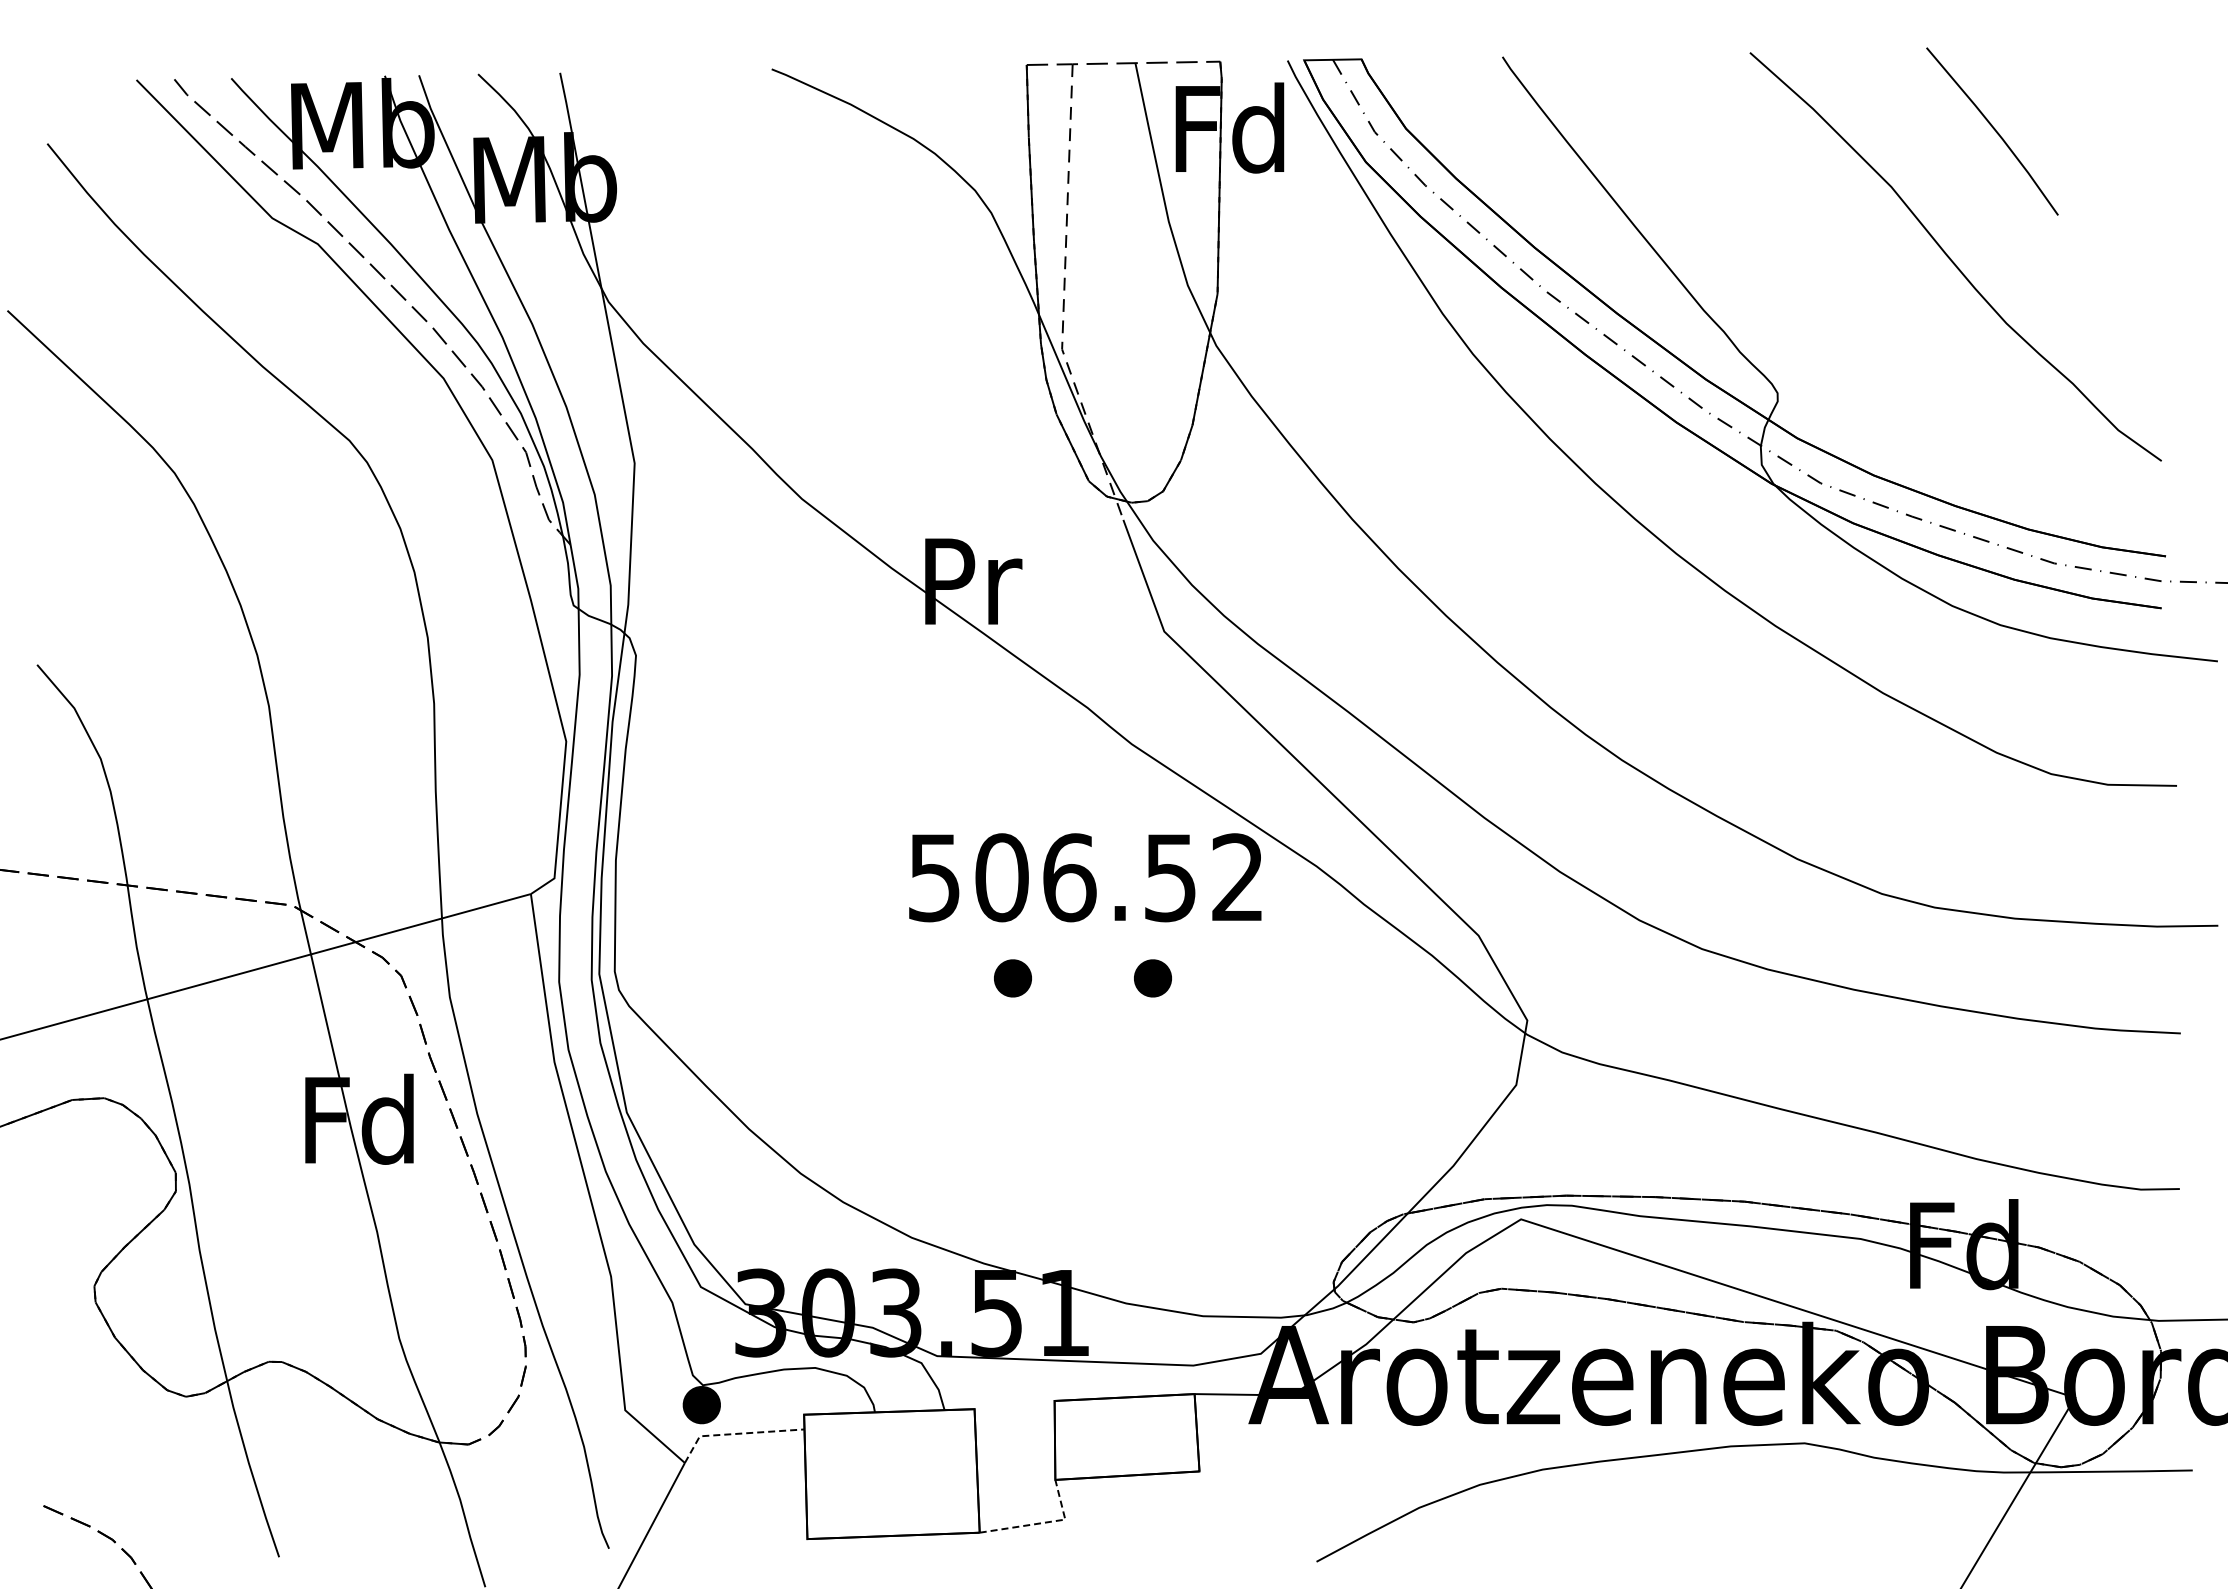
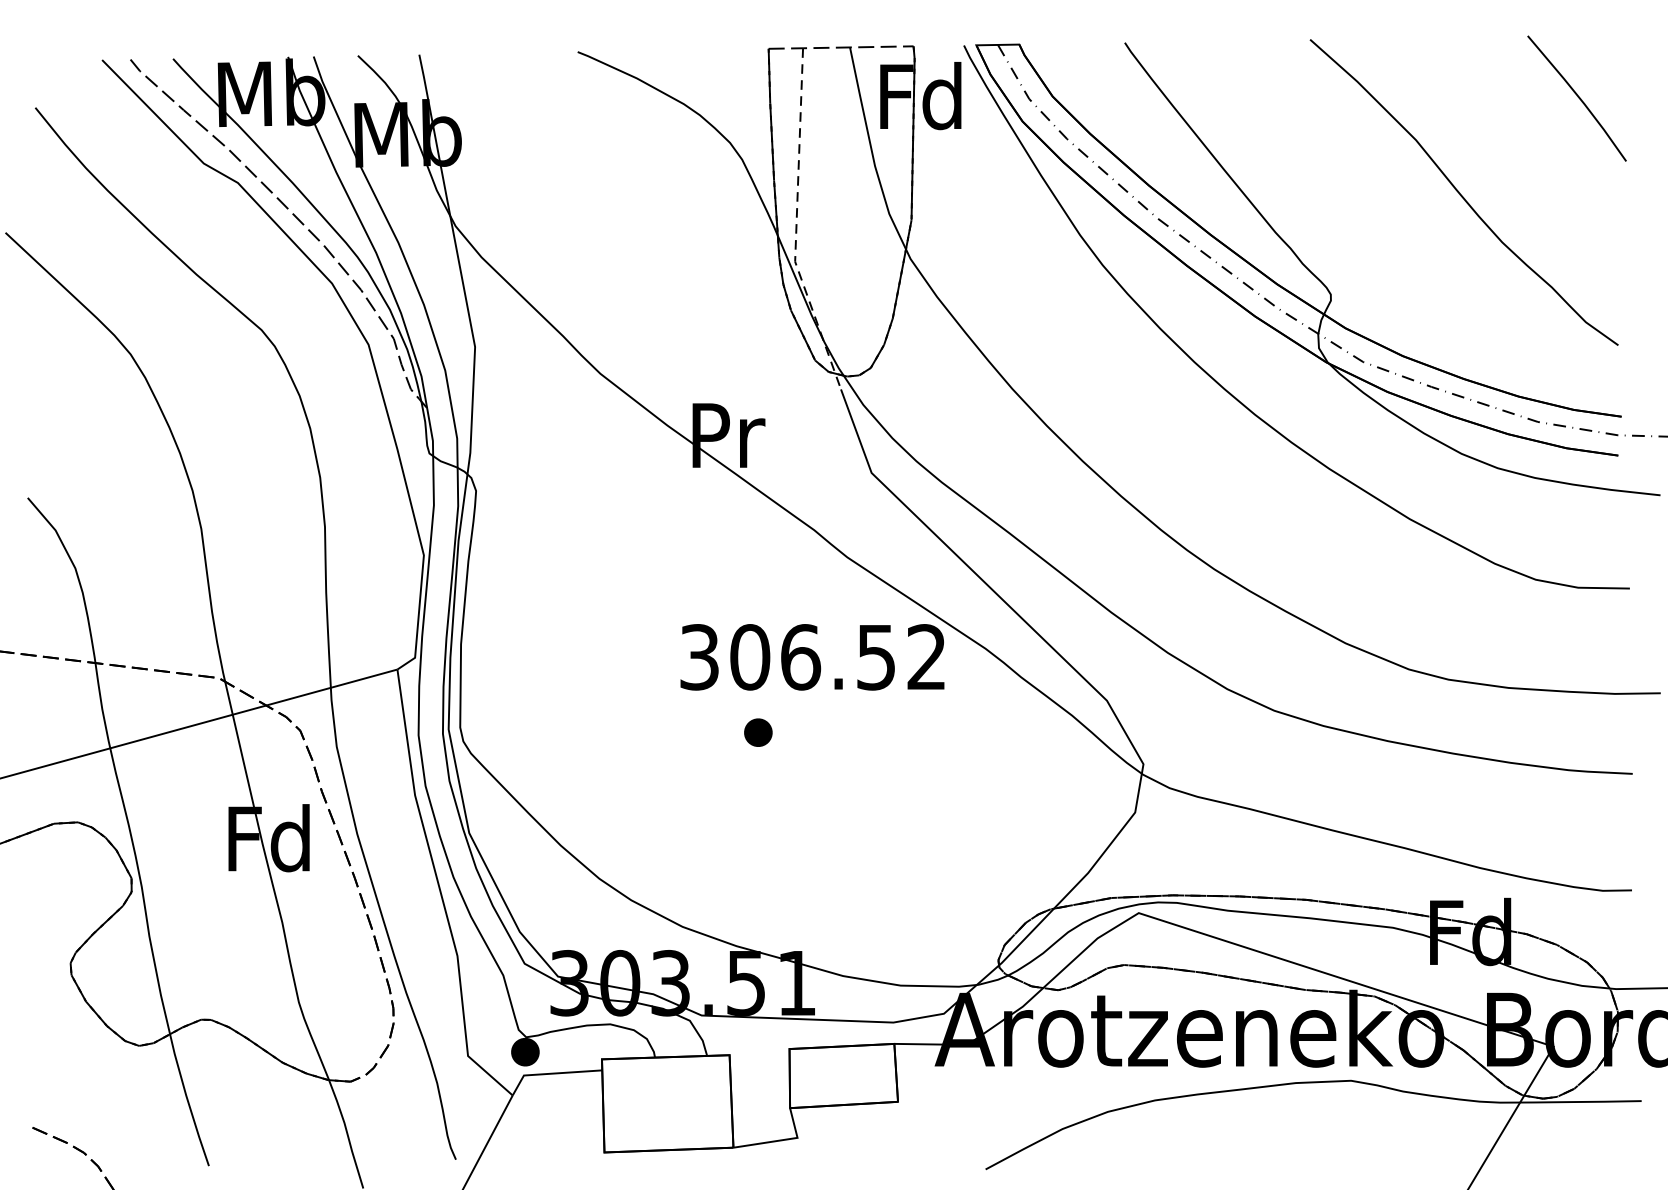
line: (1993, 129) -> (1577, 97), moved
text: (934, 877) -> (699, 657), 506.52 -> 306.52
part: (1152, 978) -> (862, 732), removed
line: (736, 1433) -> (551, 1073), dashed -> solid
line: (1043, 1522) -> (781, 1140), dashed -> solid

